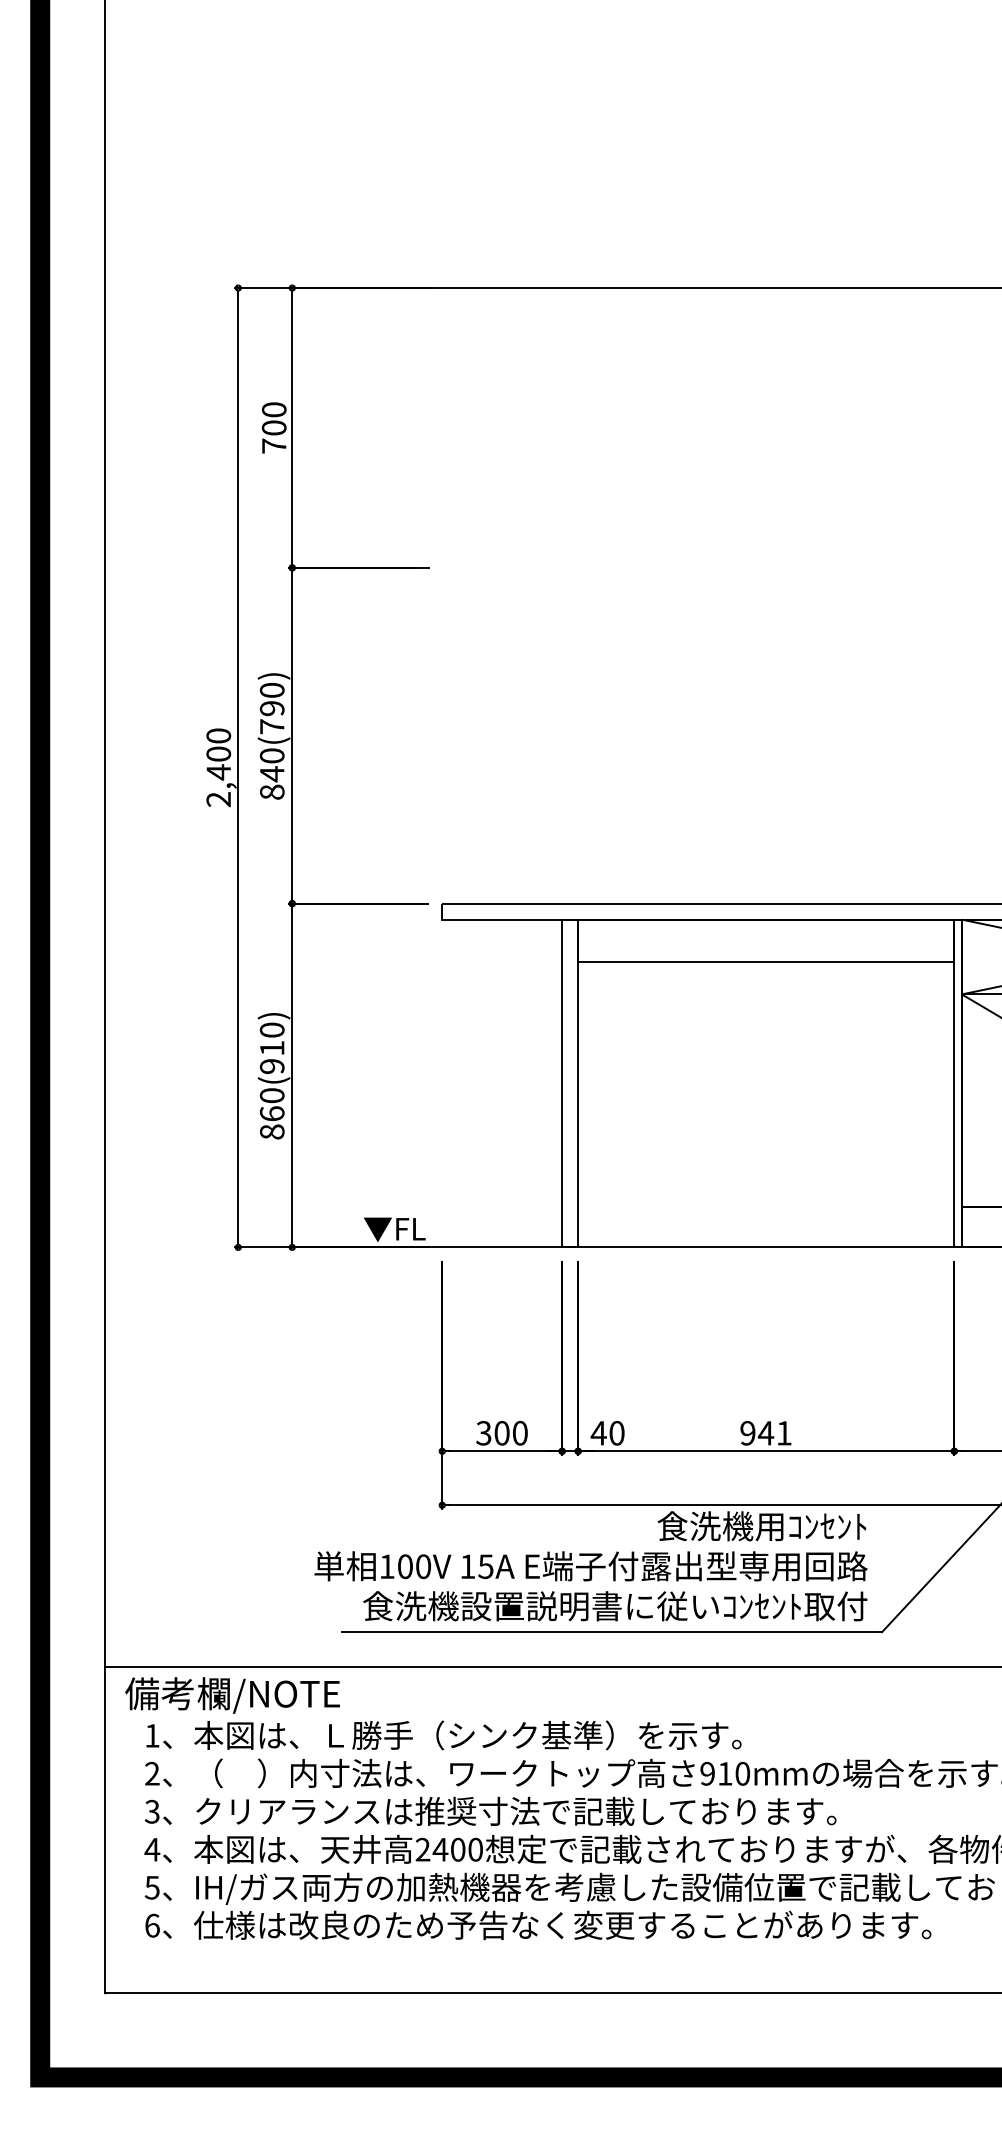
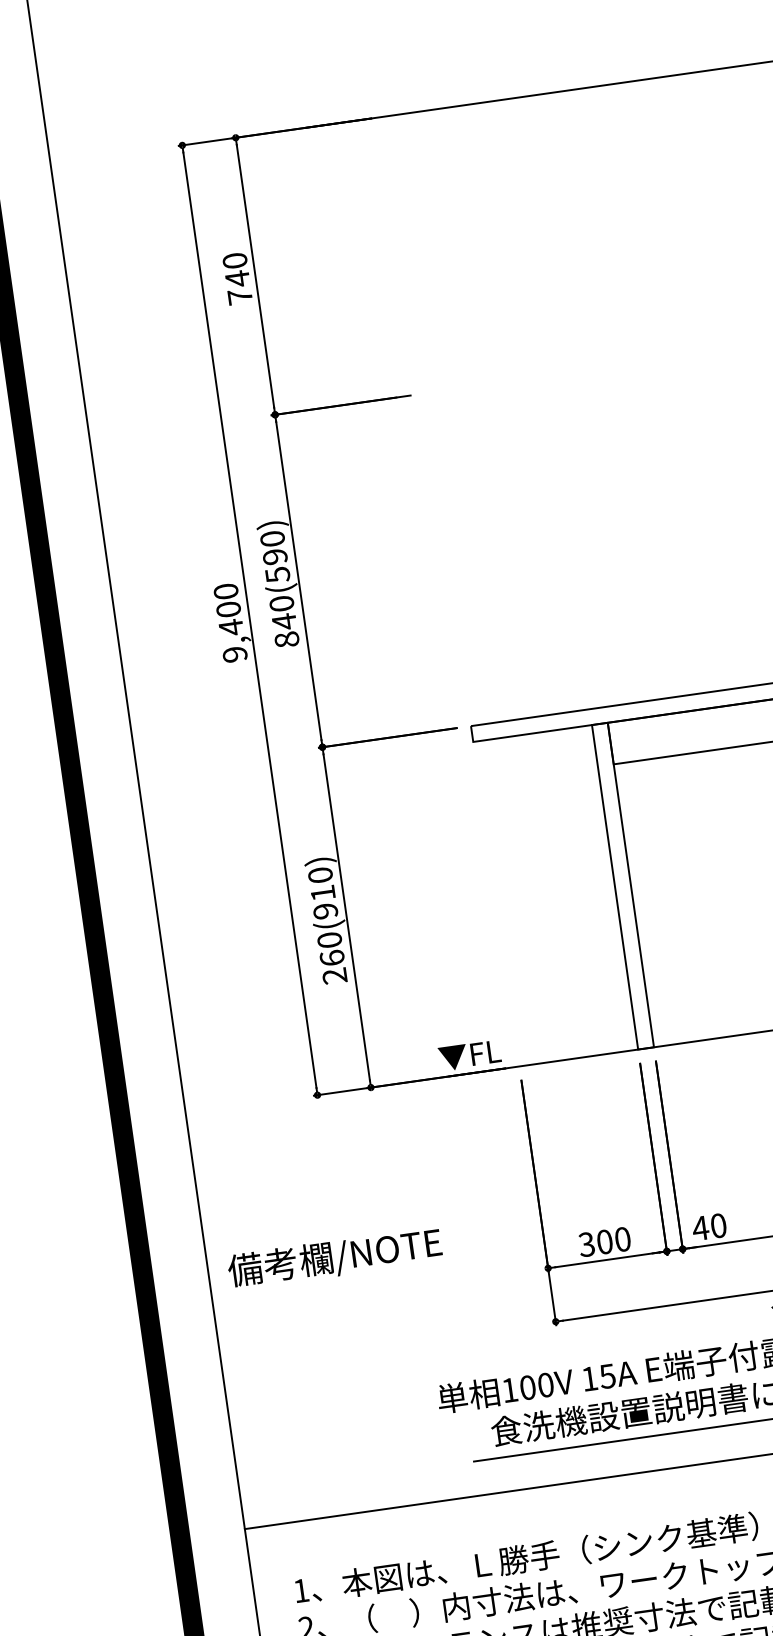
text: (273, 428) -> (236, 279), 700 -> 740
text: (272, 726) -> (277, 574), 840(790) -> 840(590)
text: (218, 799) -> (234, 654), 2,400 -> 9,400
text: (271, 1131) -> (334, 975), 860(910) -> 260(910)
text: (232, 1695) -> (334, 1258), moved

